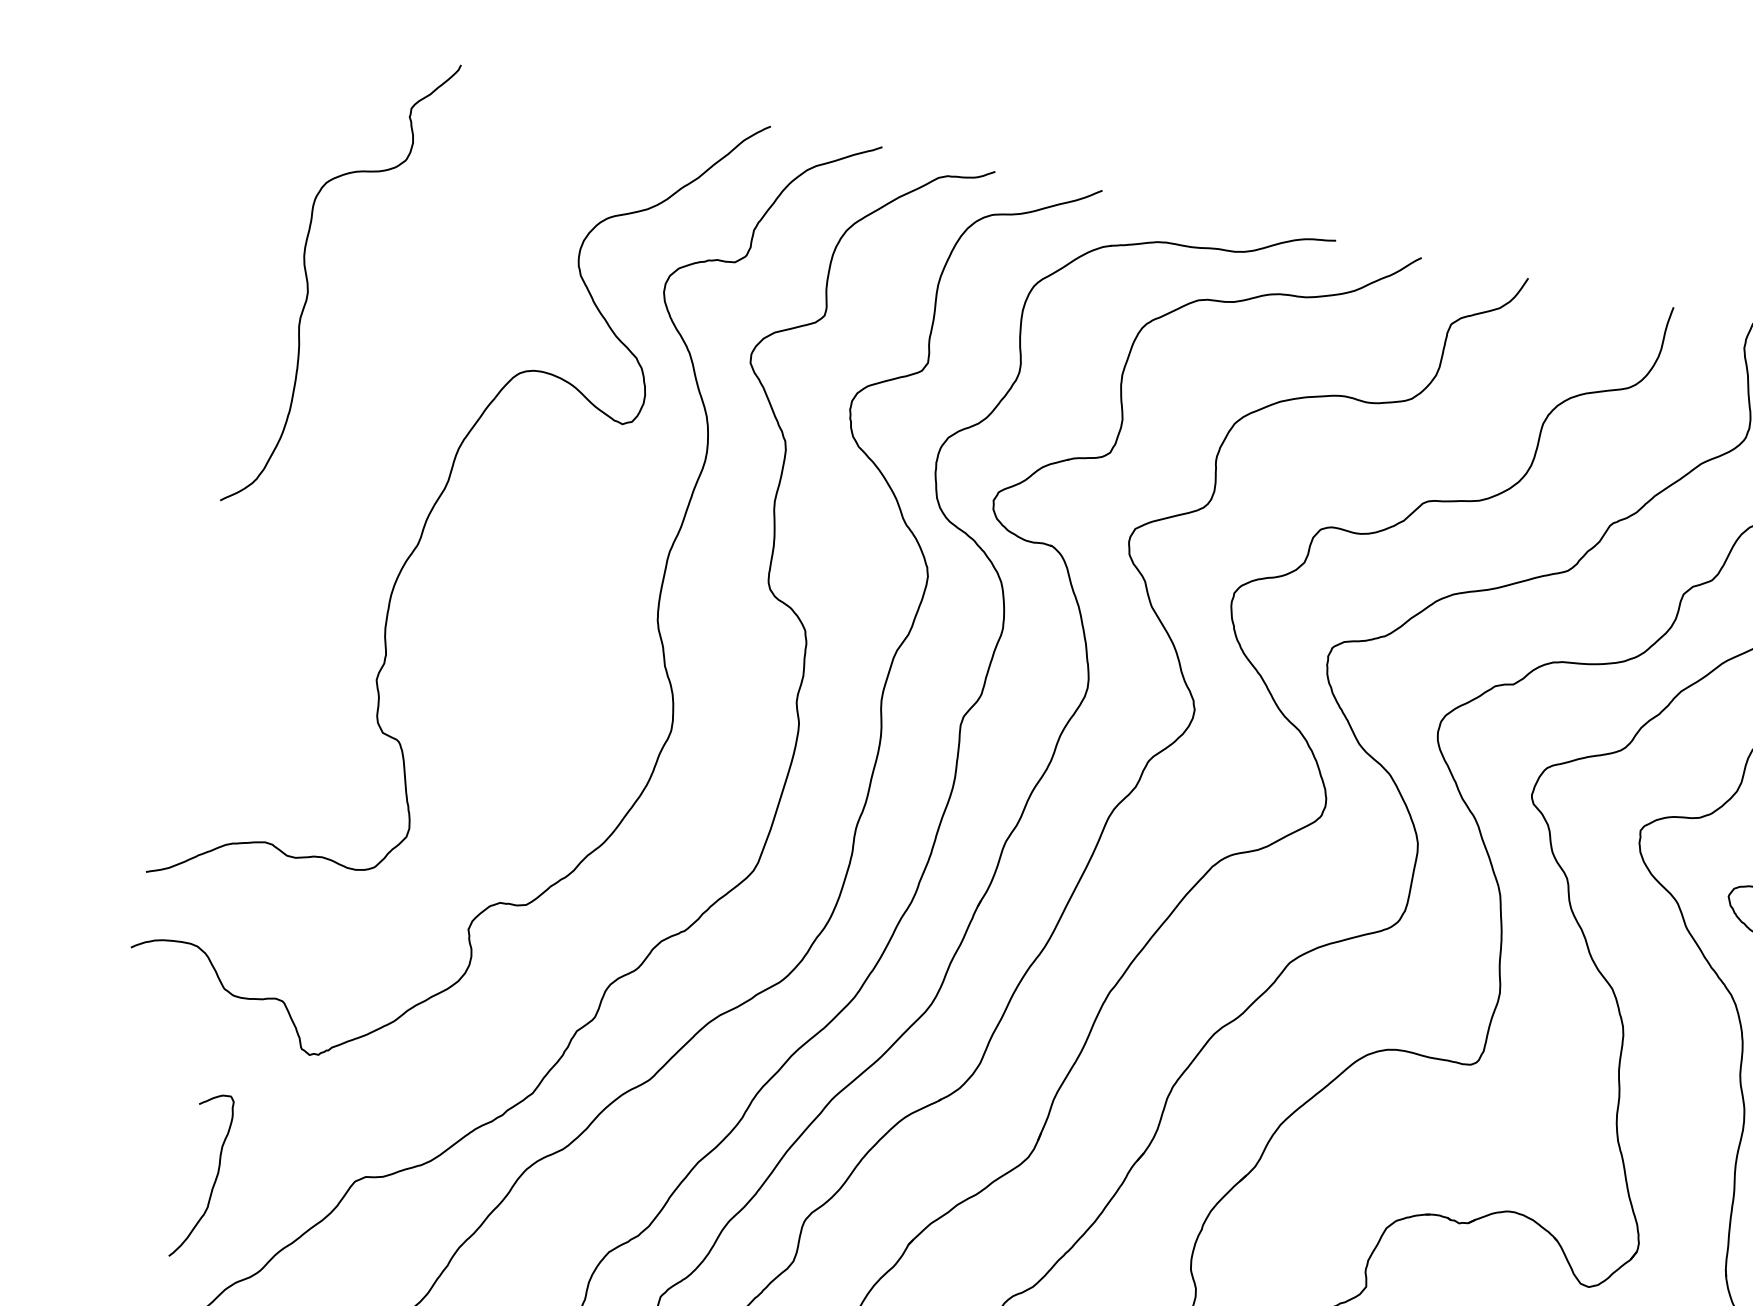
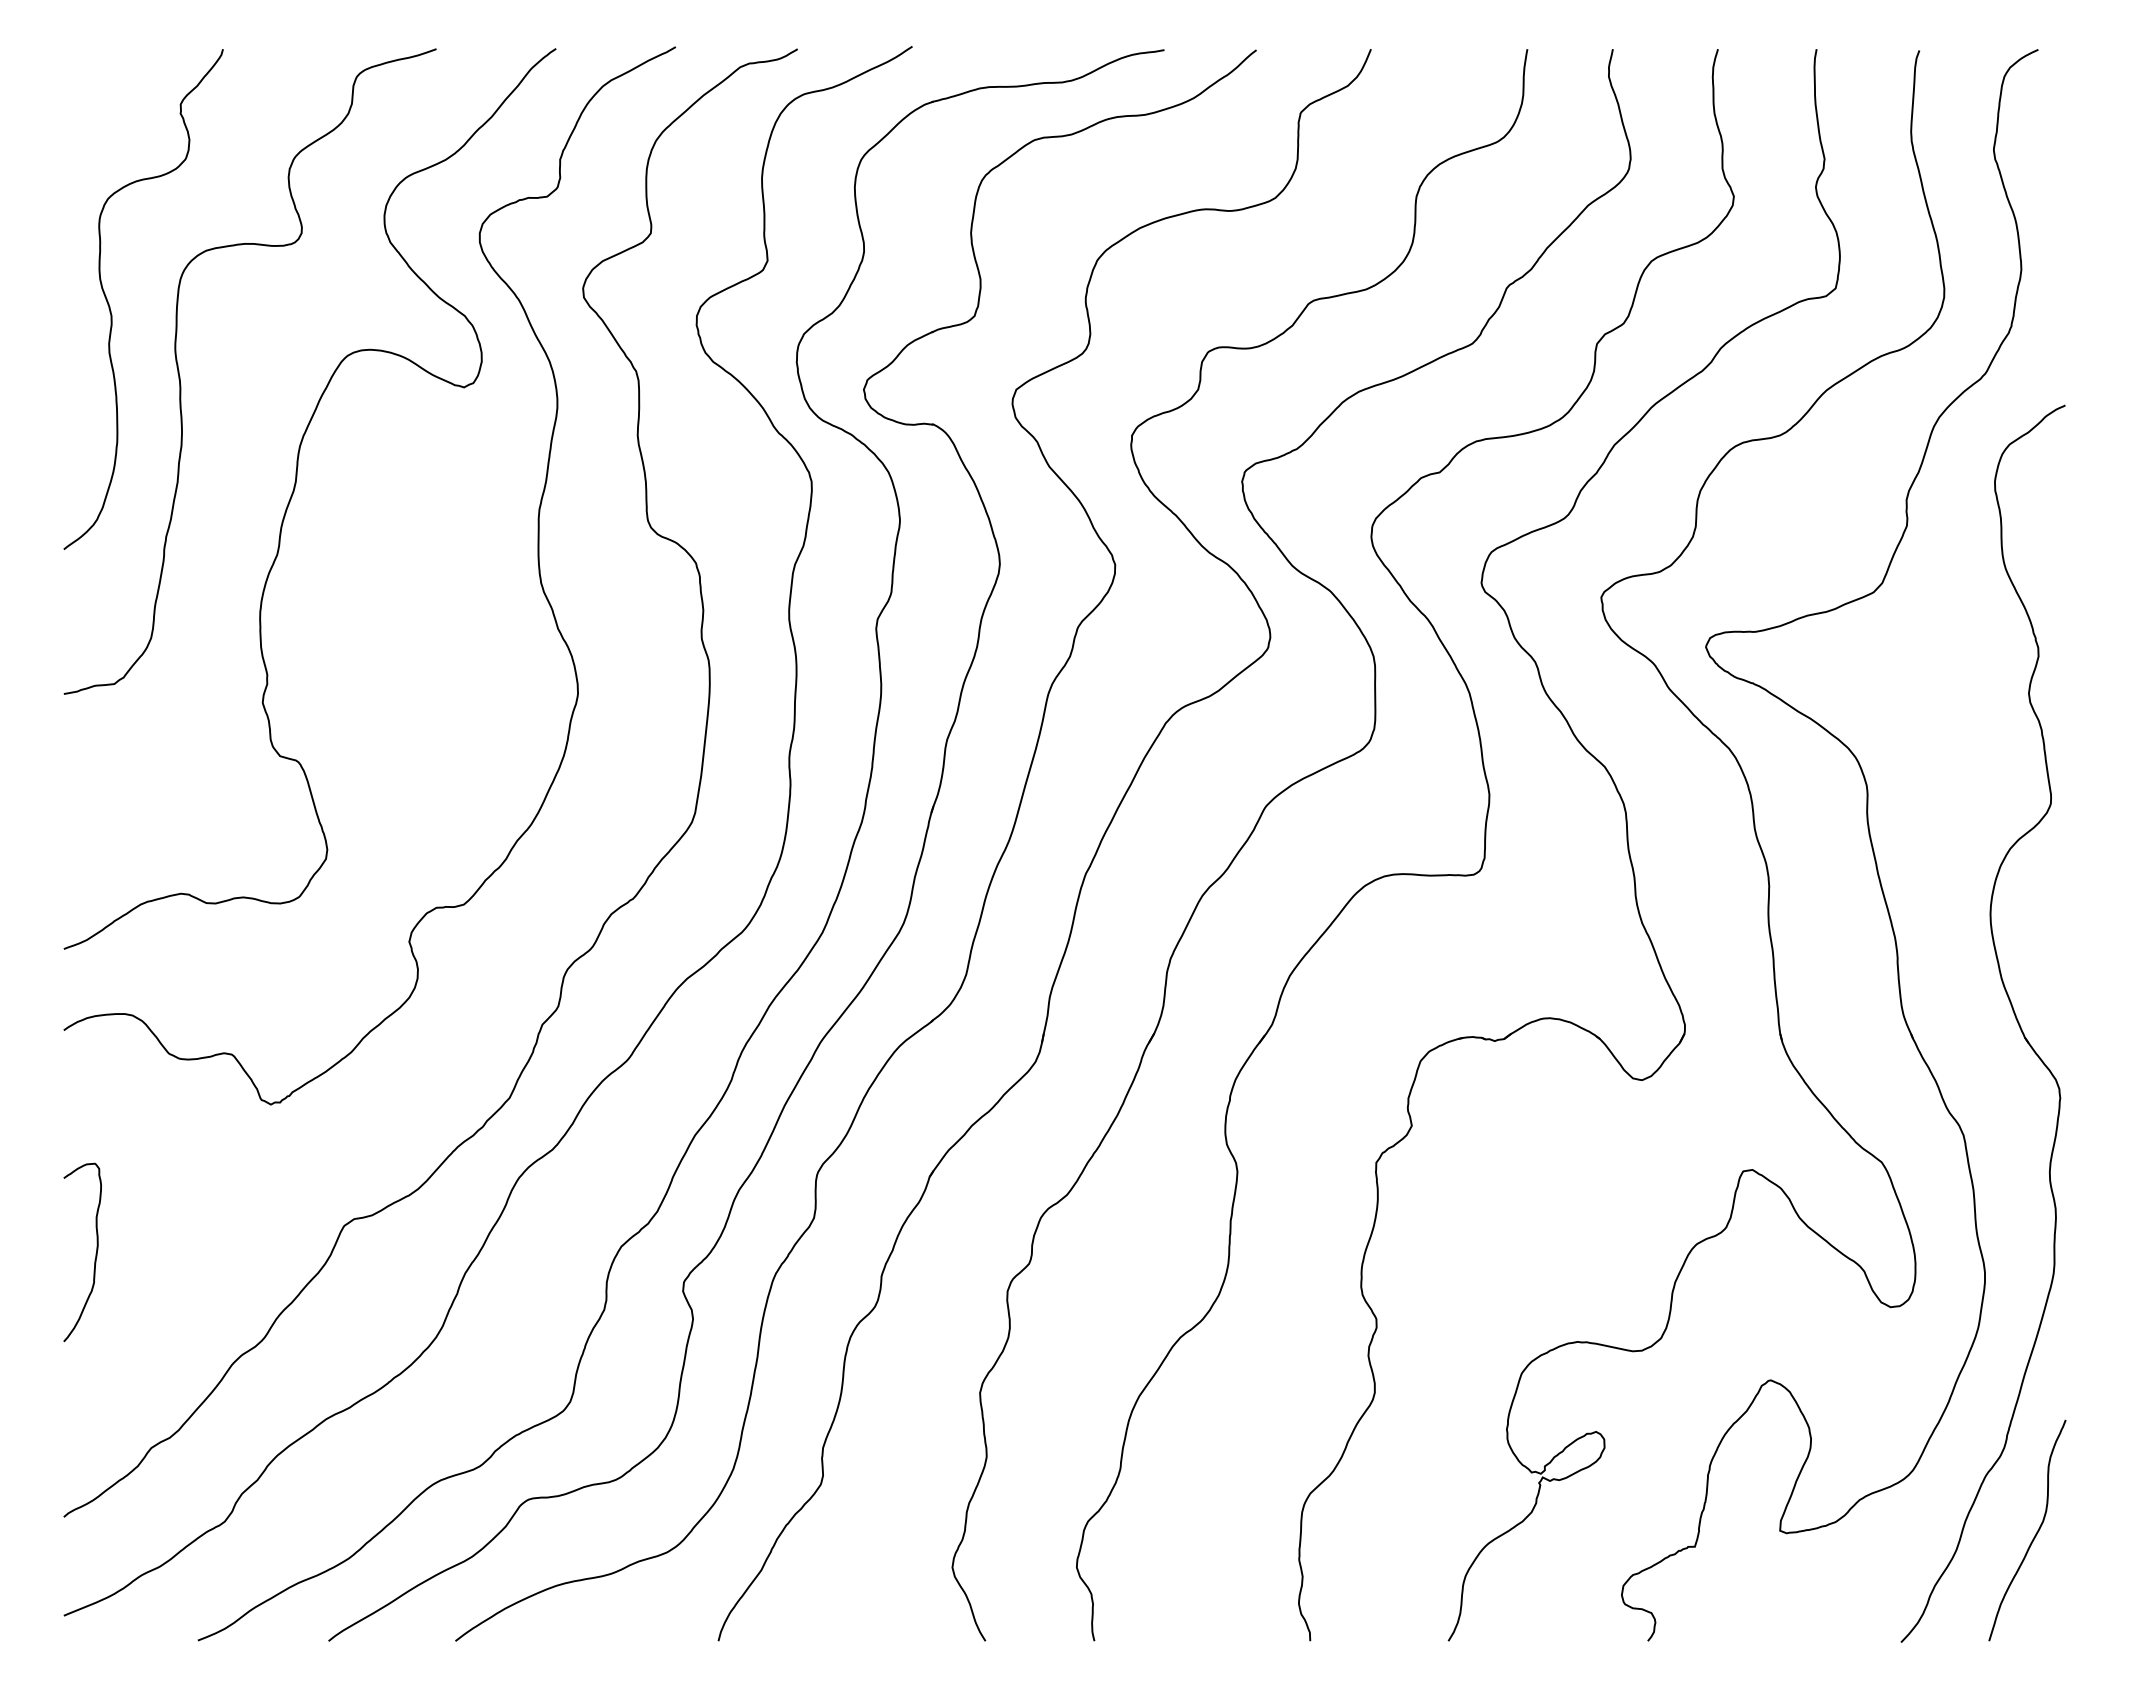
curve: (360, 361) -> (180, 376), added
curve: (214, 1180) -> (95, 1253), moved

